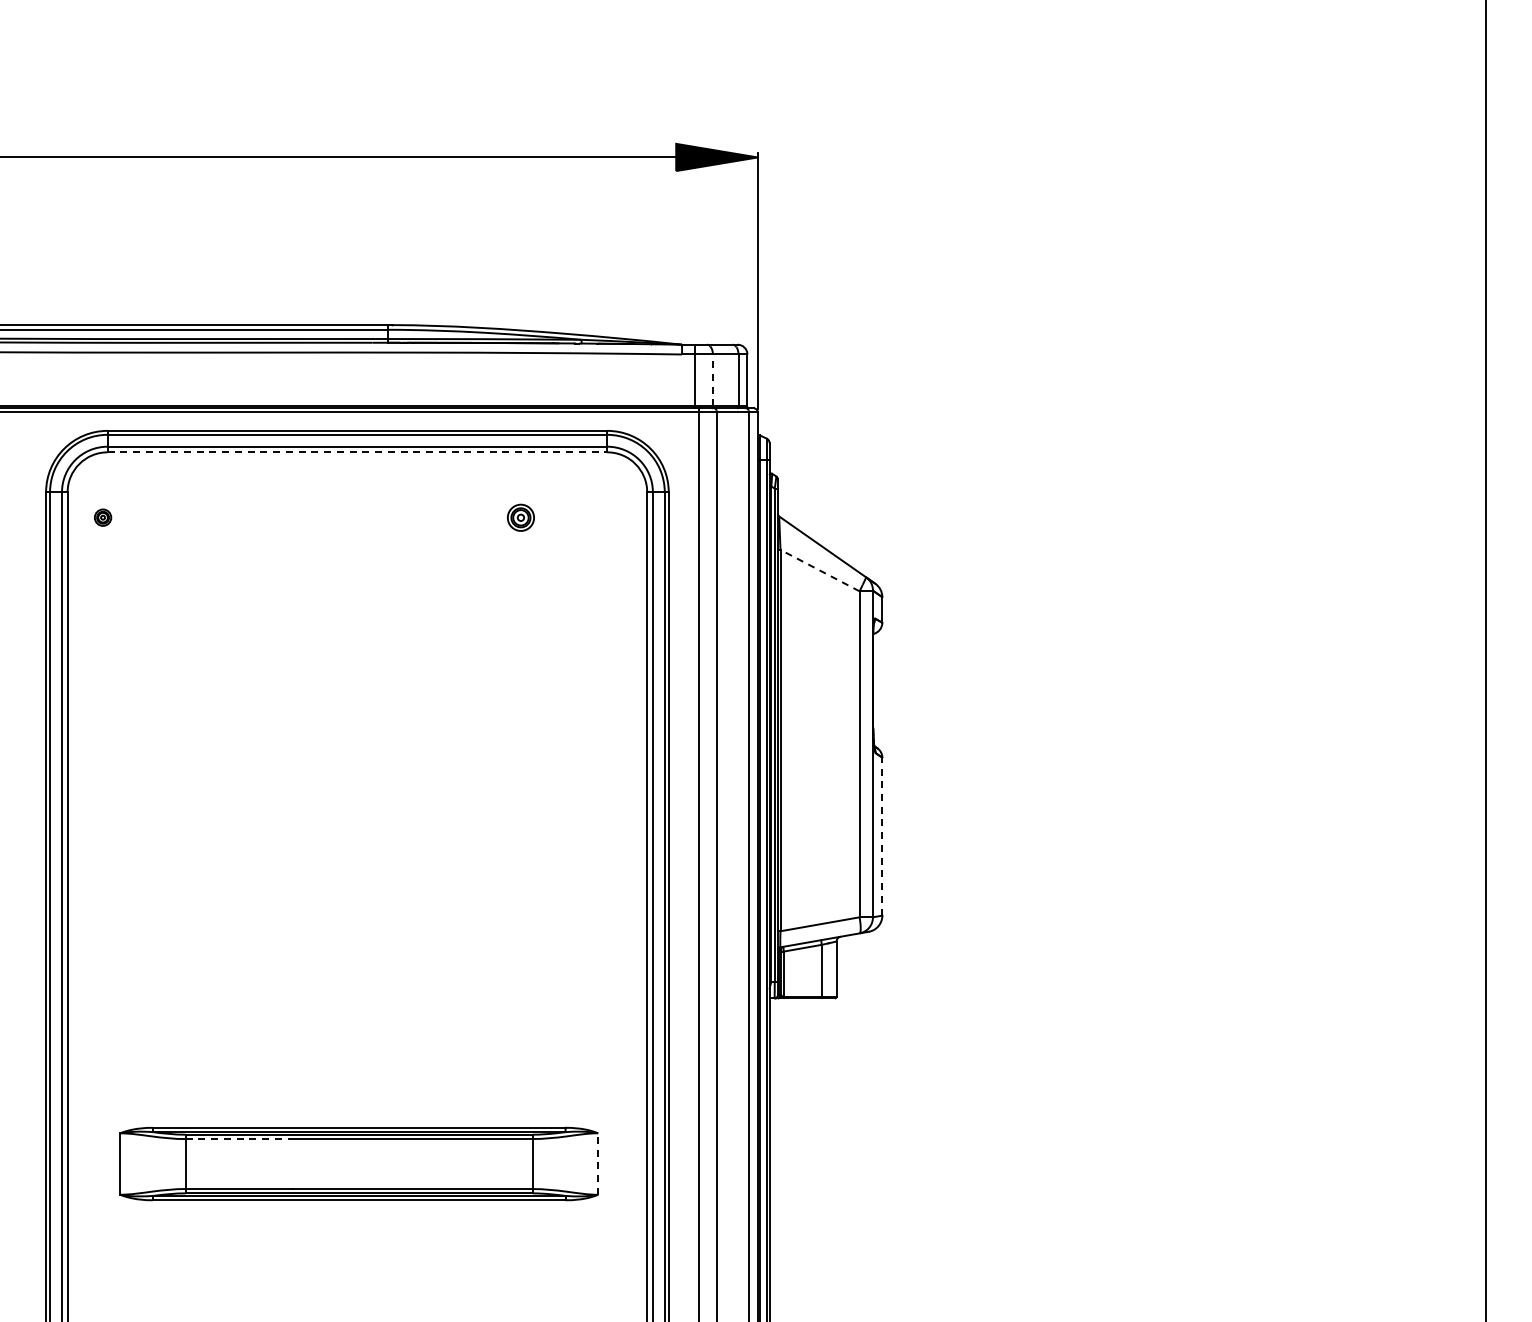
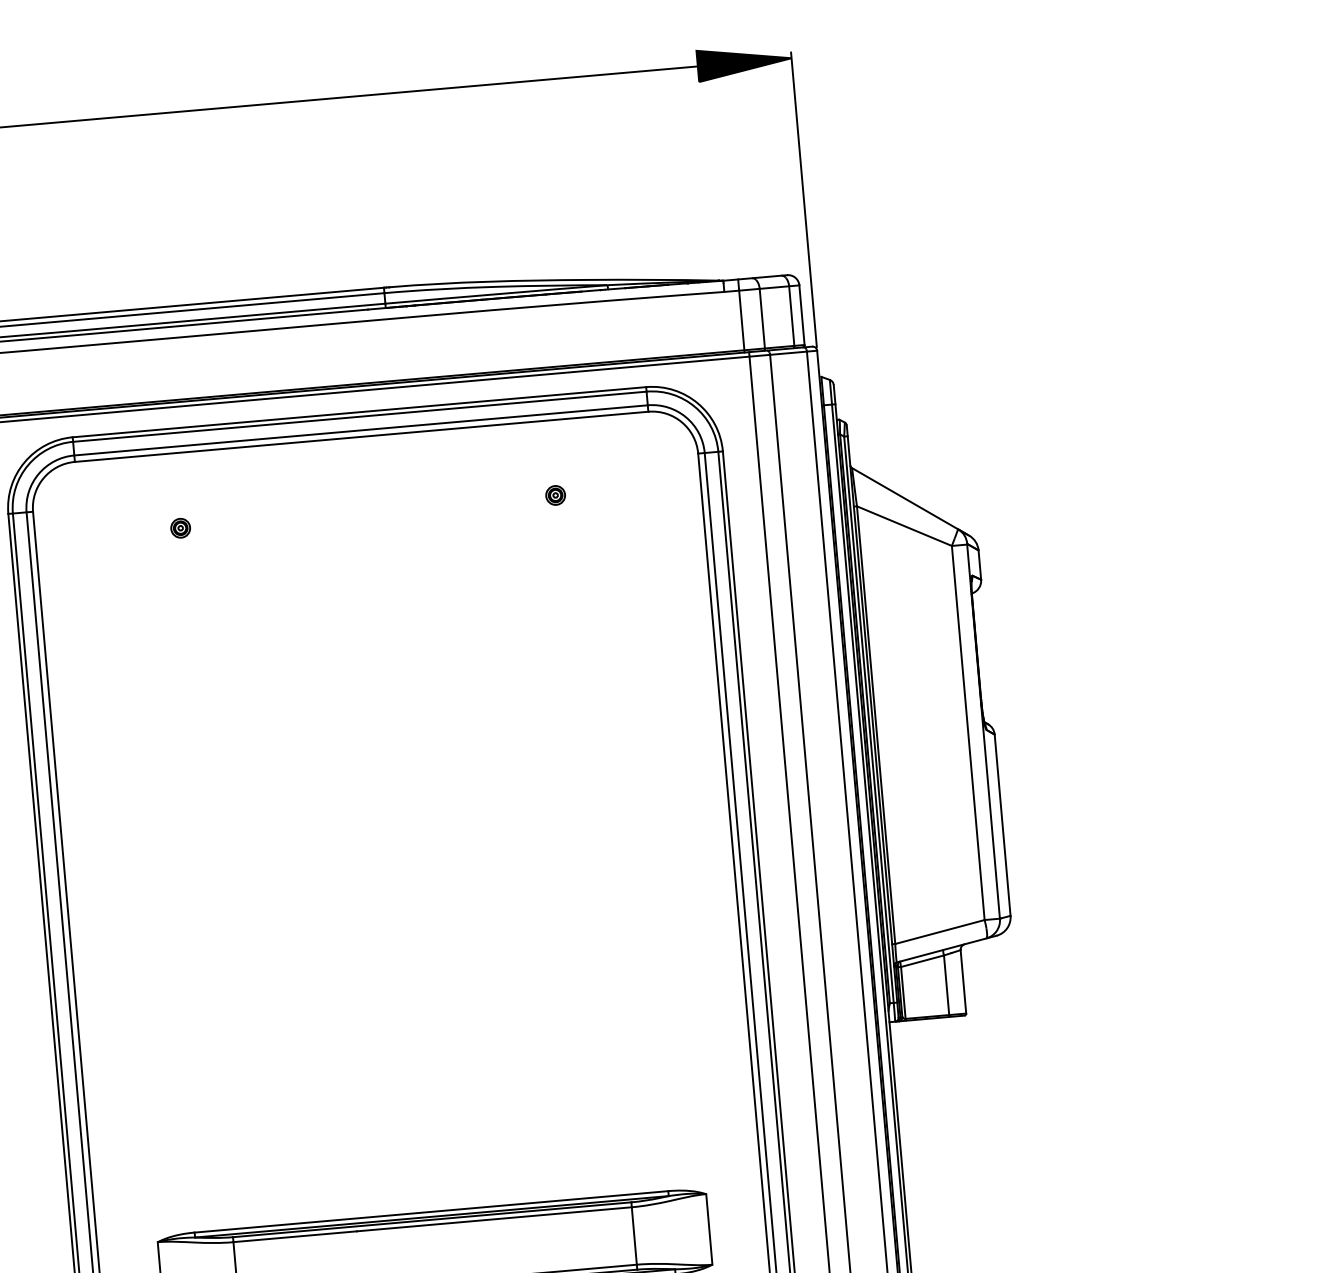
line: (712, 380) -> (761, 318), dashed -> solid
line: (357, 452) -> (361, 437), dashed -> solid
part: (103, 517) -> (181, 527), moved
part: (520, 517) -> (555, 495), size x0.62
line: (820, 570) -> (904, 525), dashed -> solid
line: (882, 836) -> (1002, 824), dashed -> solid
line: (239, 1139) -> (295, 1237), dashed -> solid
line: (598, 1164) -> (709, 1229), dashed -> solid

